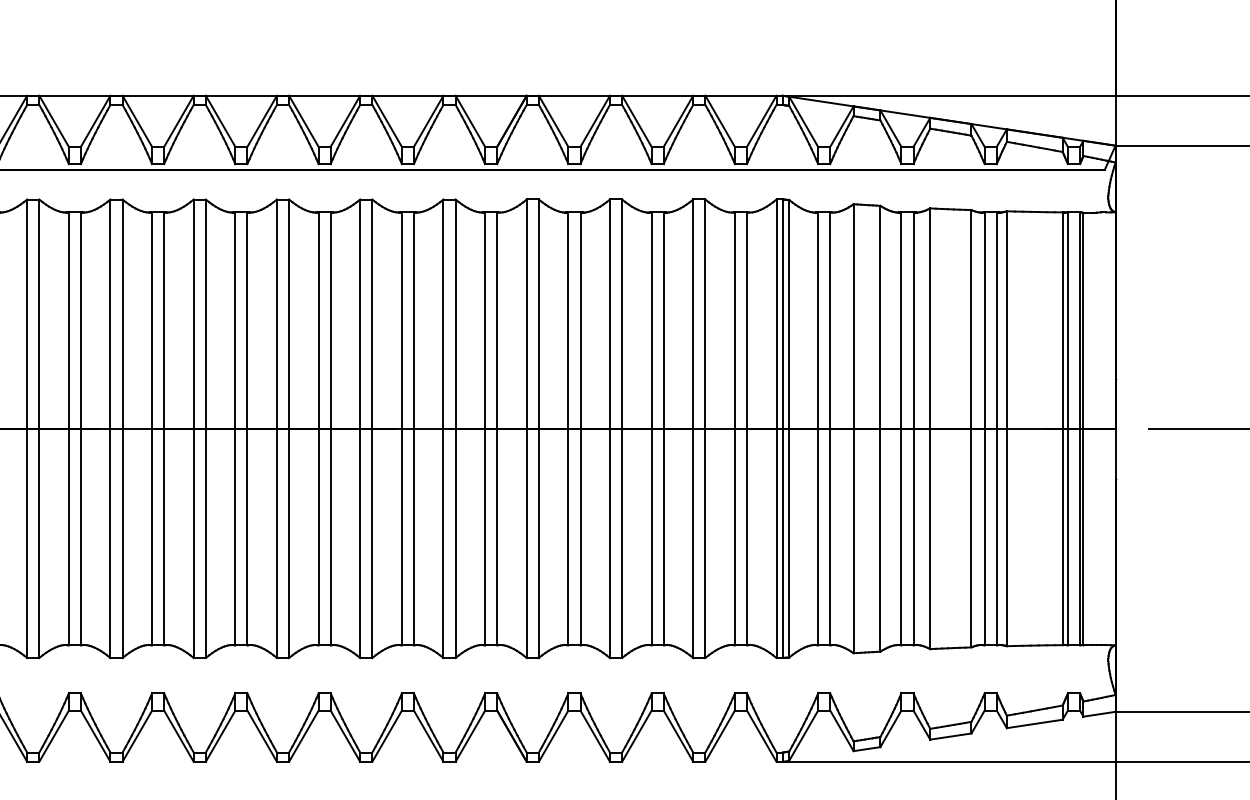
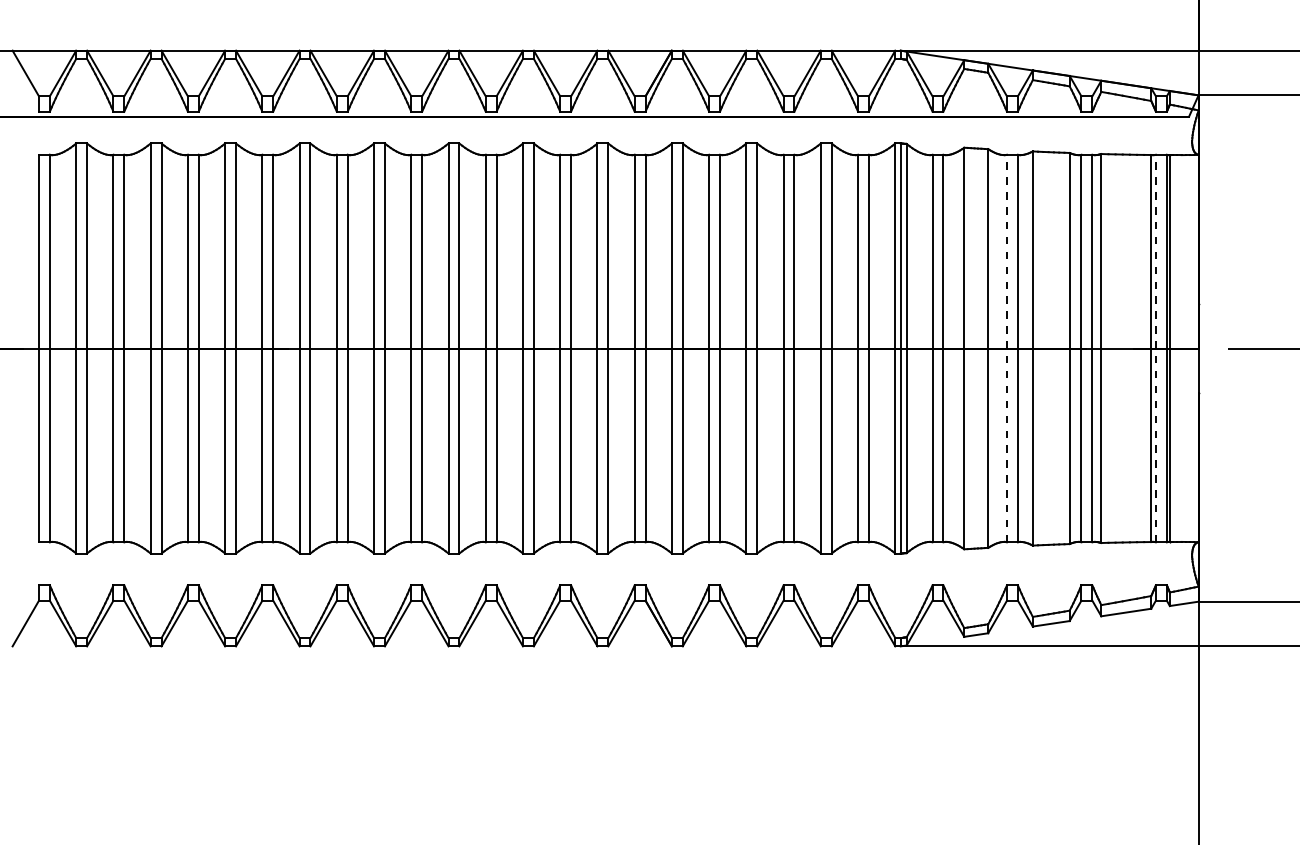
line: (901, 428) -> (1007, 348), solid -> dashed
line: (1067, 428) -> (1155, 348), solid -> dashed

